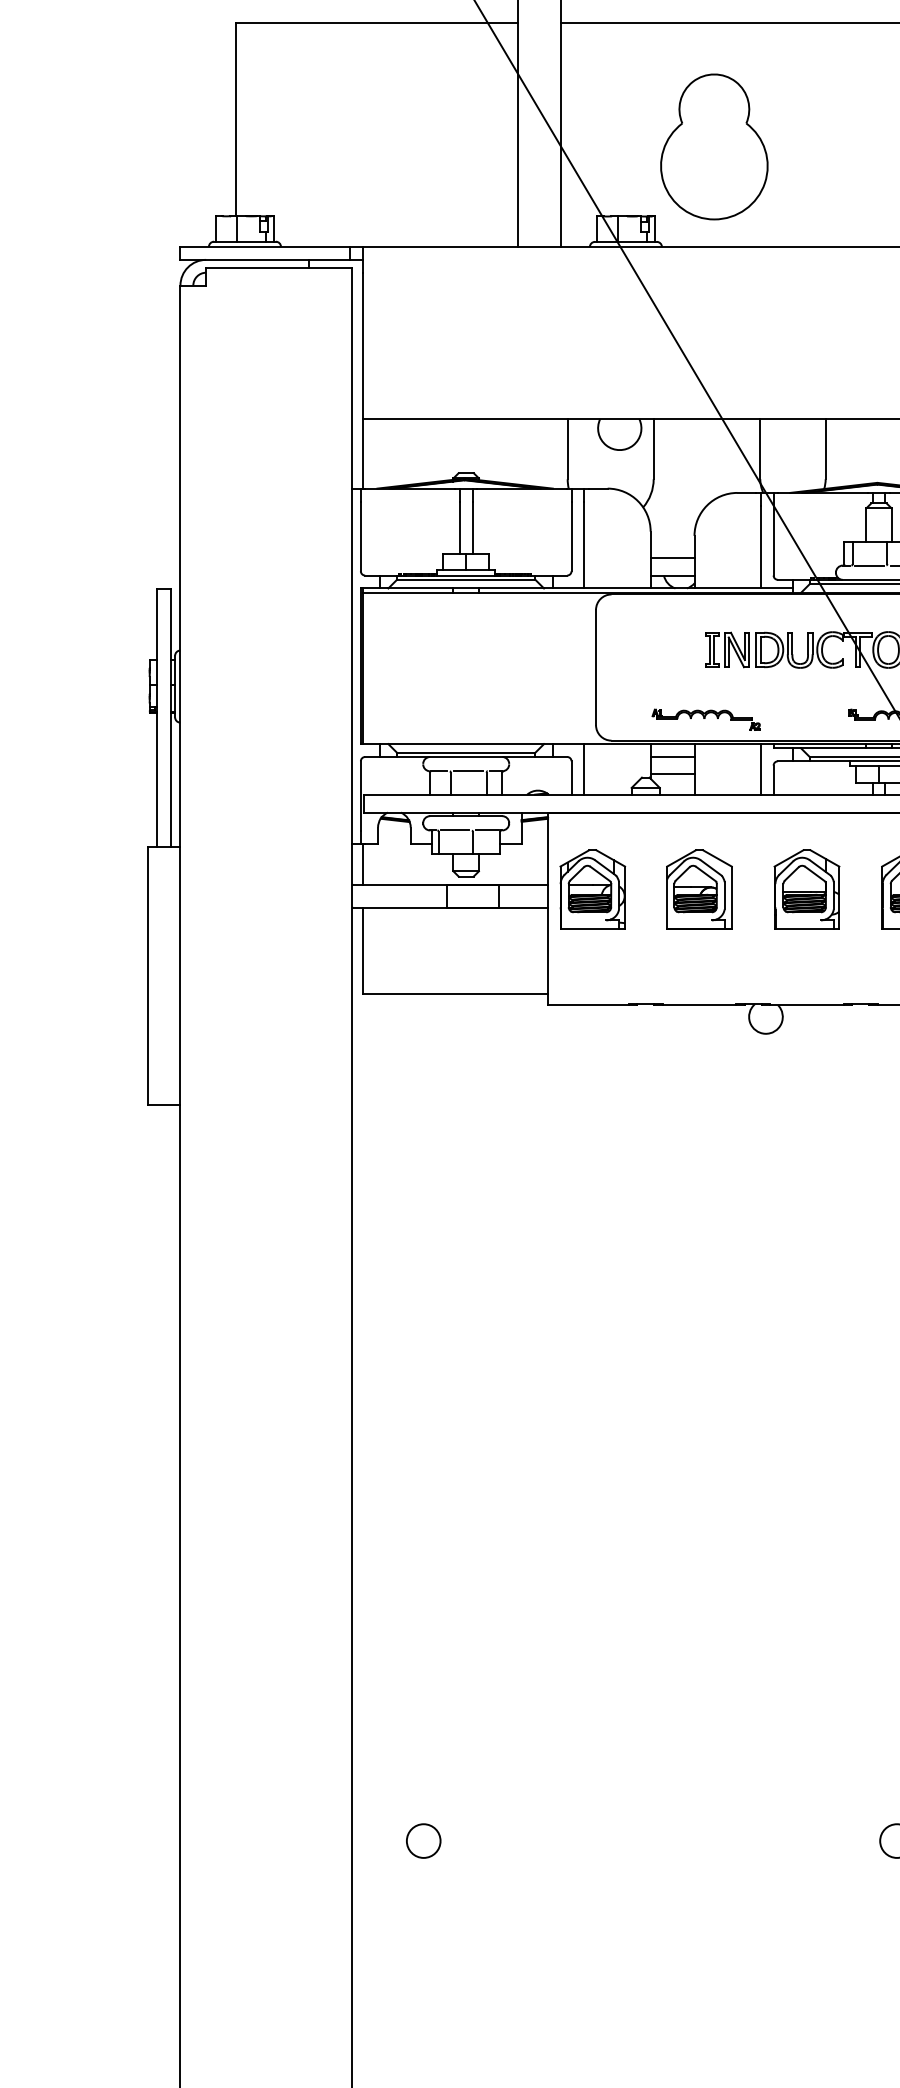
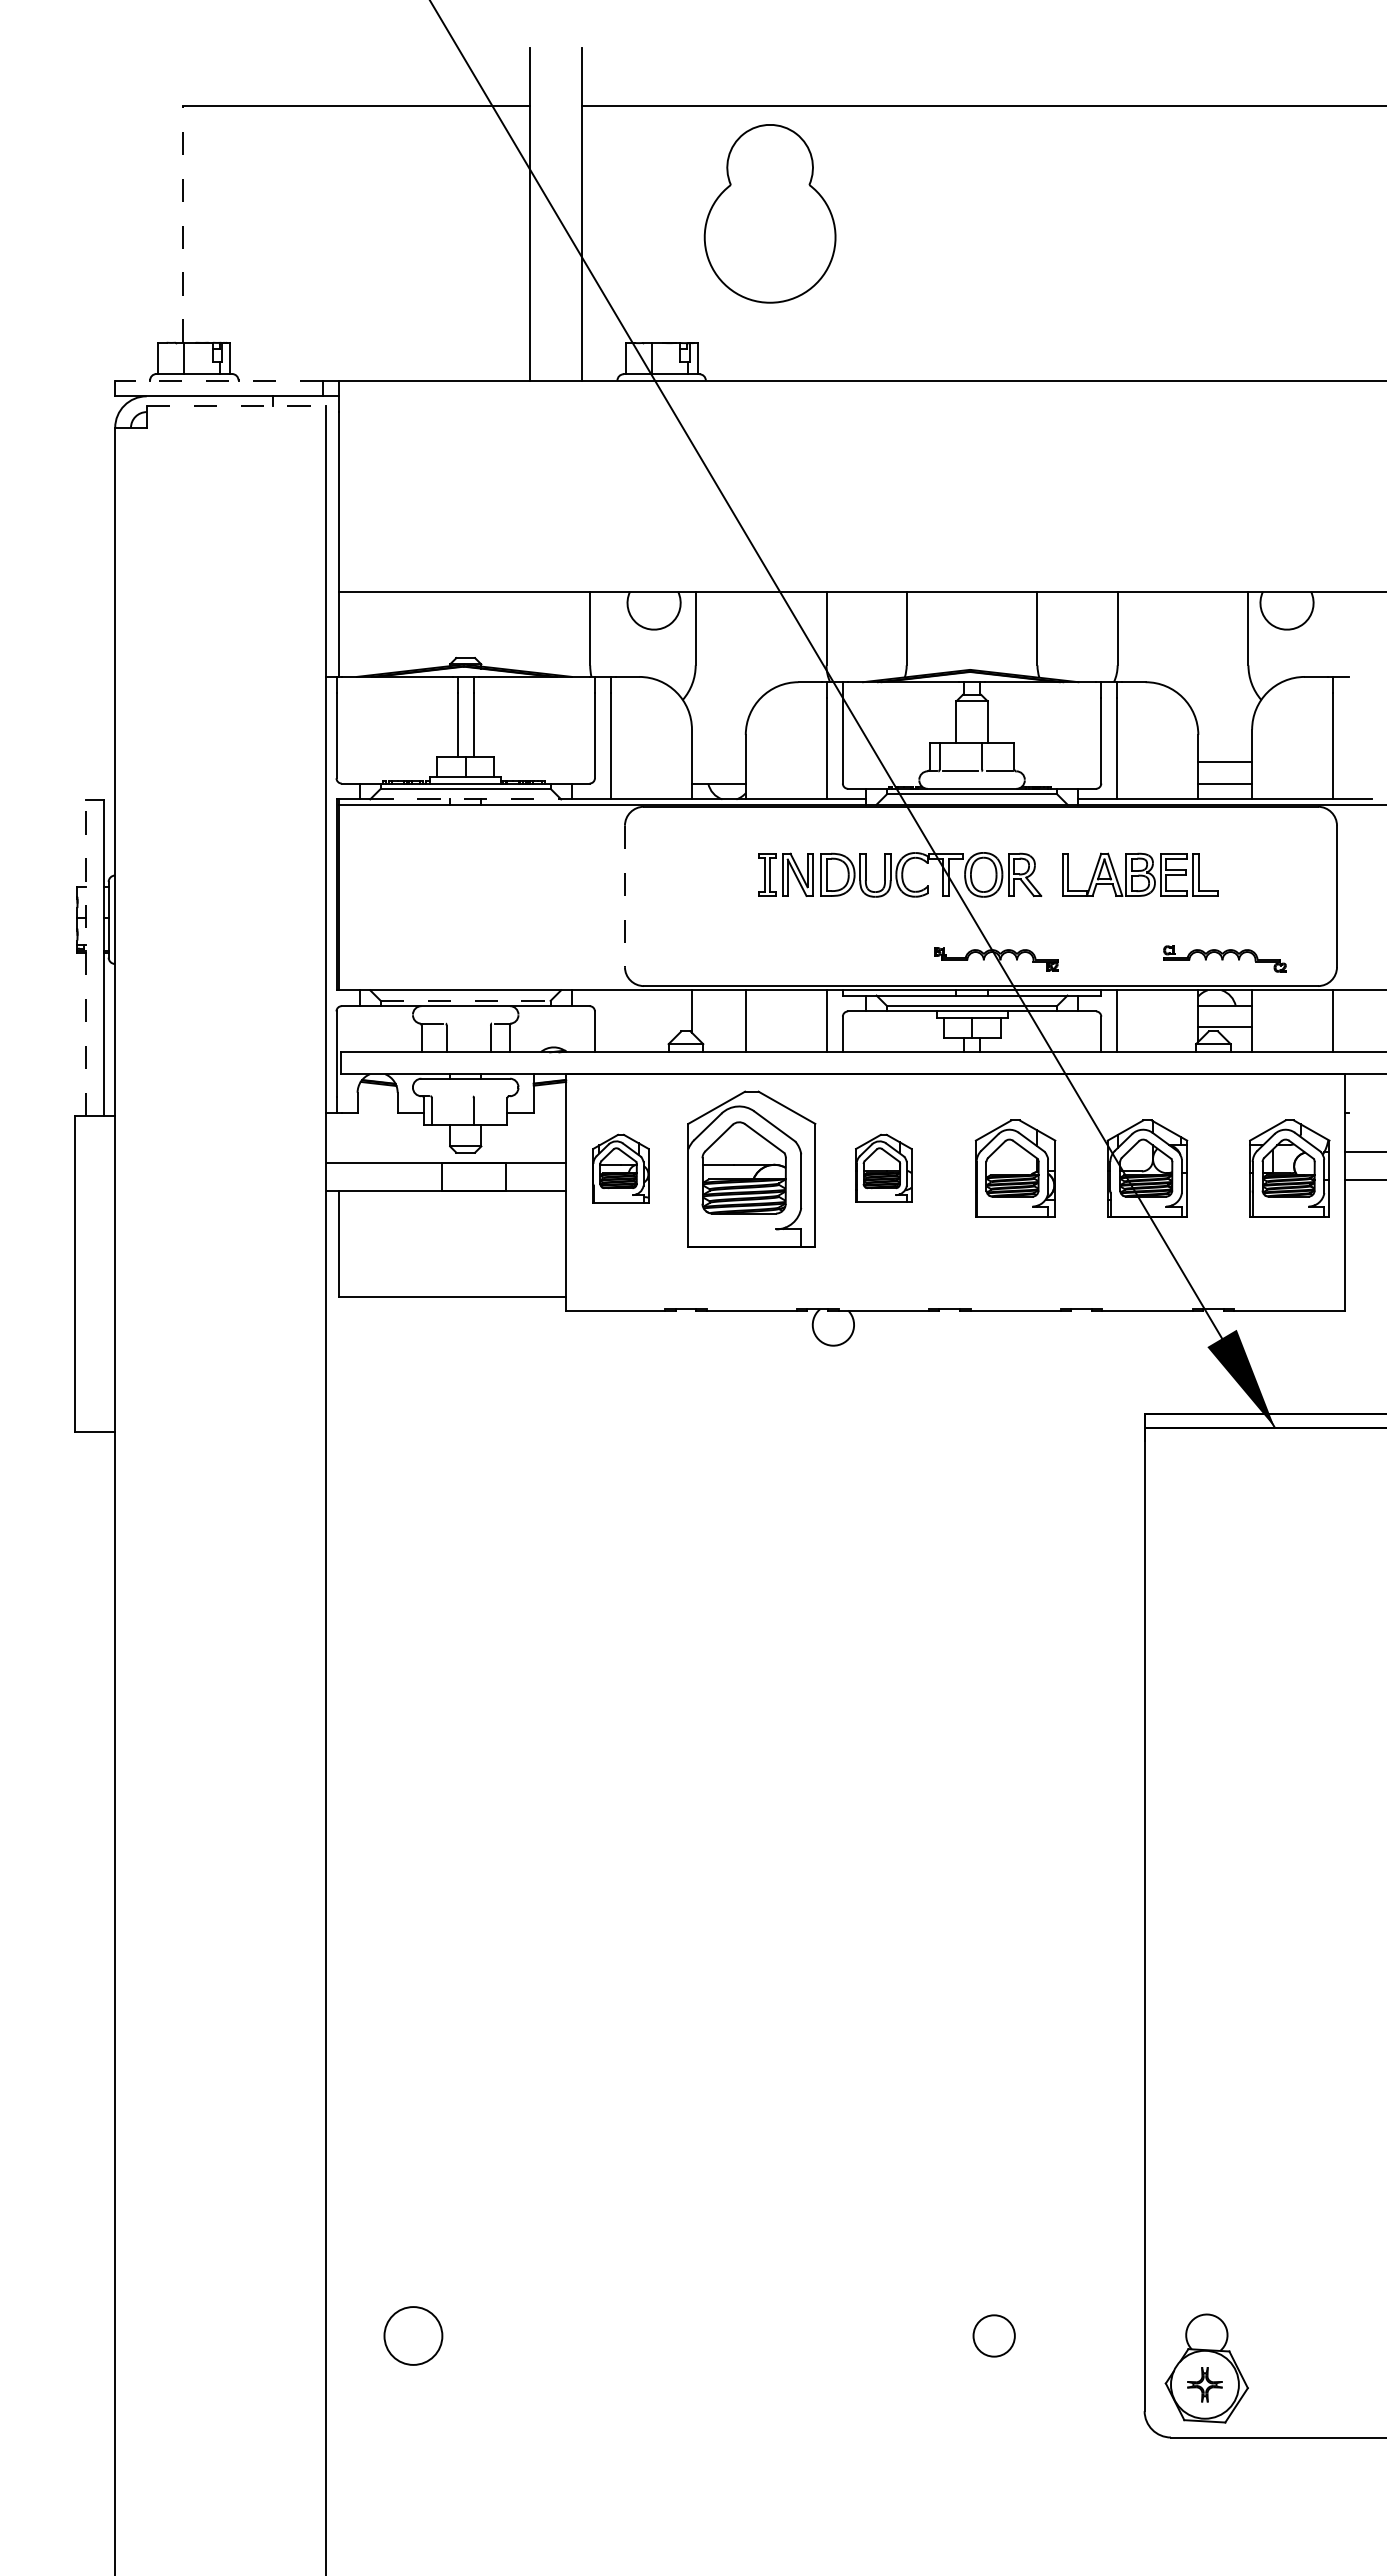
line: (235, 119) -> (182, 224), solid -> dashed
part: (713, 146) -> (769, 213), moved
line: (265, 246) -> (219, 380), solid -> dashed
line: (279, 268) -> (236, 406), solid -> dashed
line: (672, 558) -> (718, 762), removed
line: (466, 588) -> (466, 799), solid -> dashed
line: (595, 667) -> (624, 896), solid -> dashed
line: (157, 717) -> (86, 957), solid -> dashed
part: (705, 719) -> (759, 960), removed
line: (466, 752) -> (465, 1000), solid -> dashed
line: (672, 757) -> (718, 1006), removed
line: (584, 769) -> (610, 1021), removed
line: (468, 771) -> (468, 1023), removed
line: (672, 774) -> (718, 1027), removed
line: (455, 830) -> (452, 1096), removed
line: (487, 830) -> (491, 1096), removed
line: (363, 864) -> (339, 1137), removed
part: (592, 889) -> (620, 1168), size x0.7
part: (699, 889) -> (751, 1168), size x1.6
part: (806, 889) -> (883, 1168), size x0.7
circle: (423, 1840) -> (413, 2335), size x1.4

